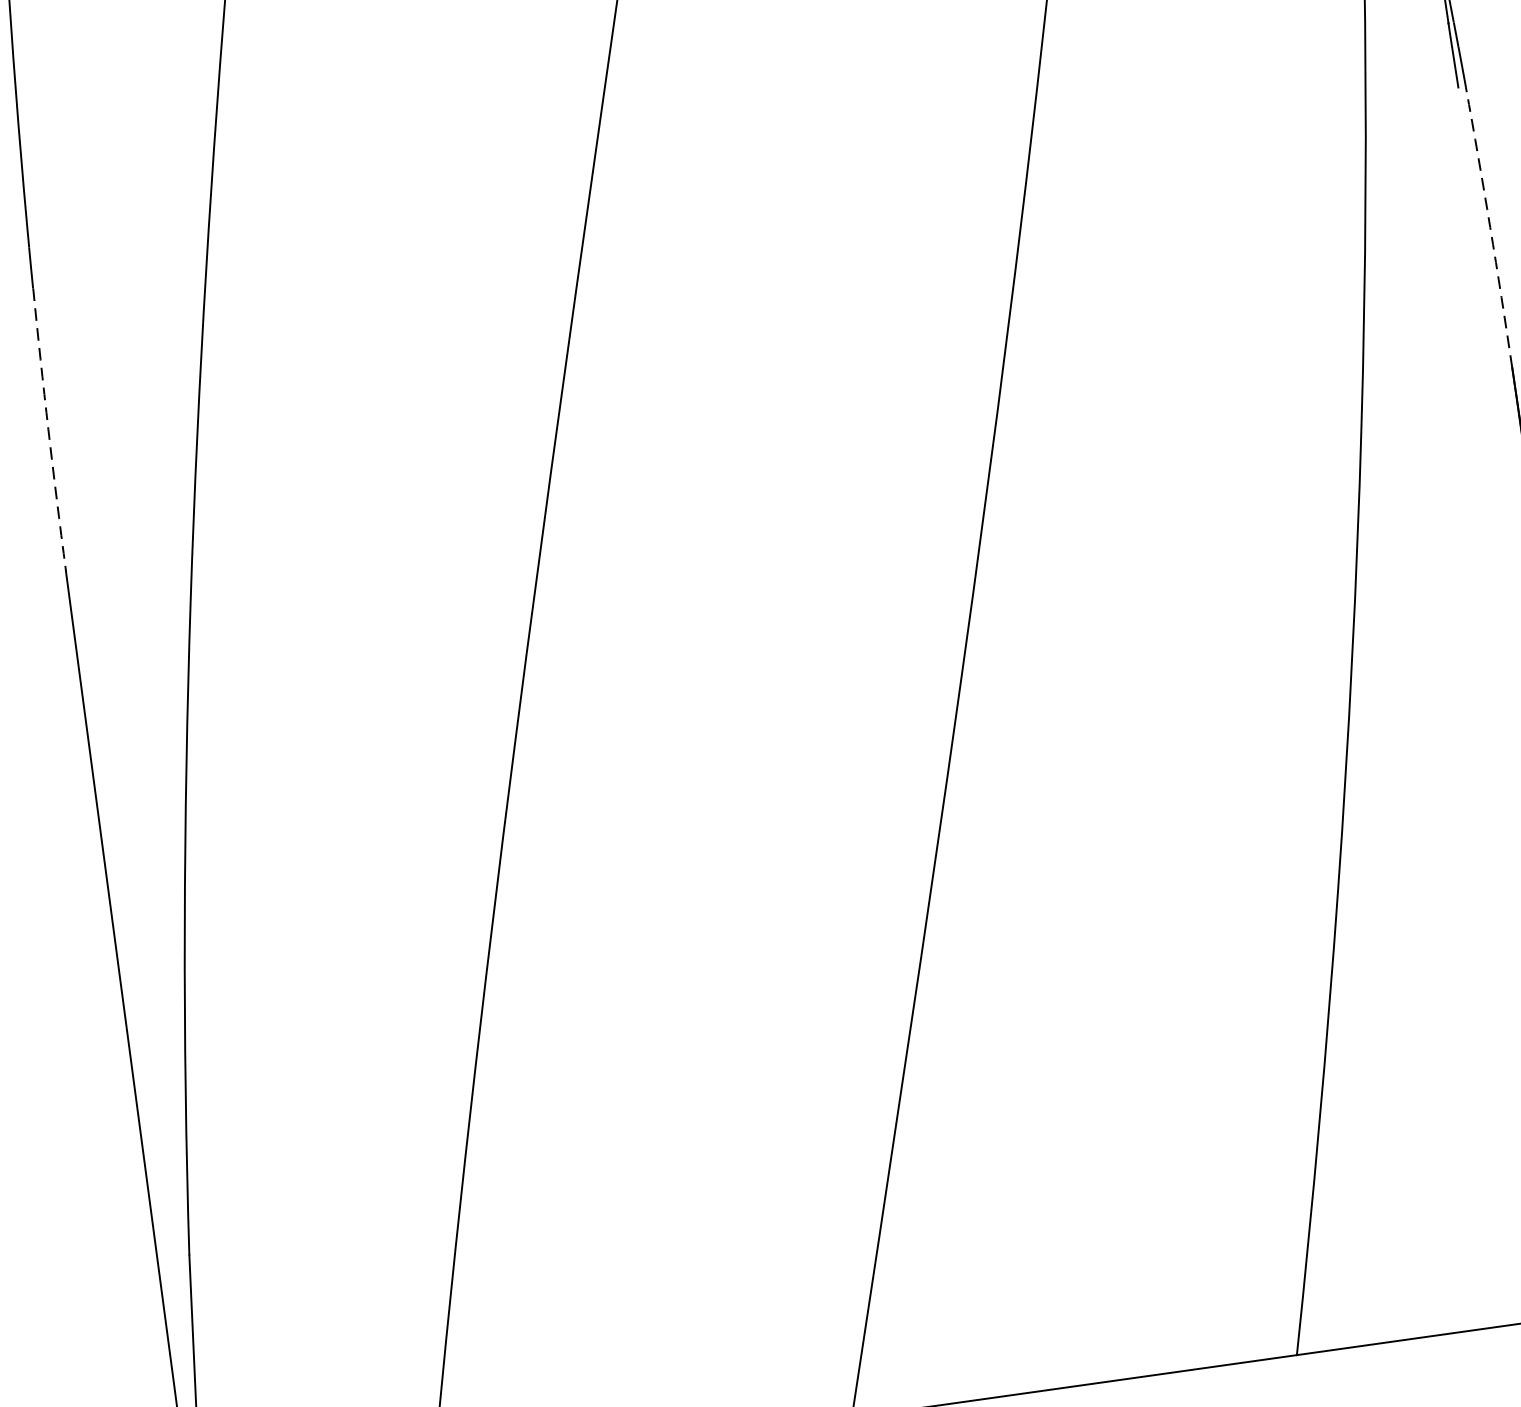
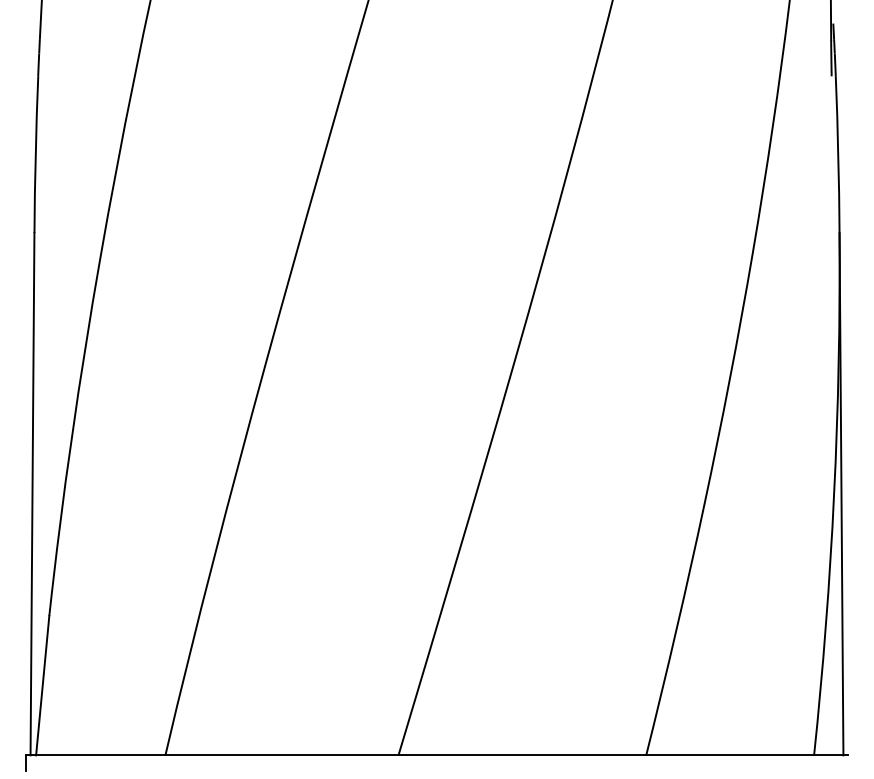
arc: (1490, 227) -> (838, 154), dashed -> solid
arc: (48, 429) -> (35, 154), dashed -> solid

